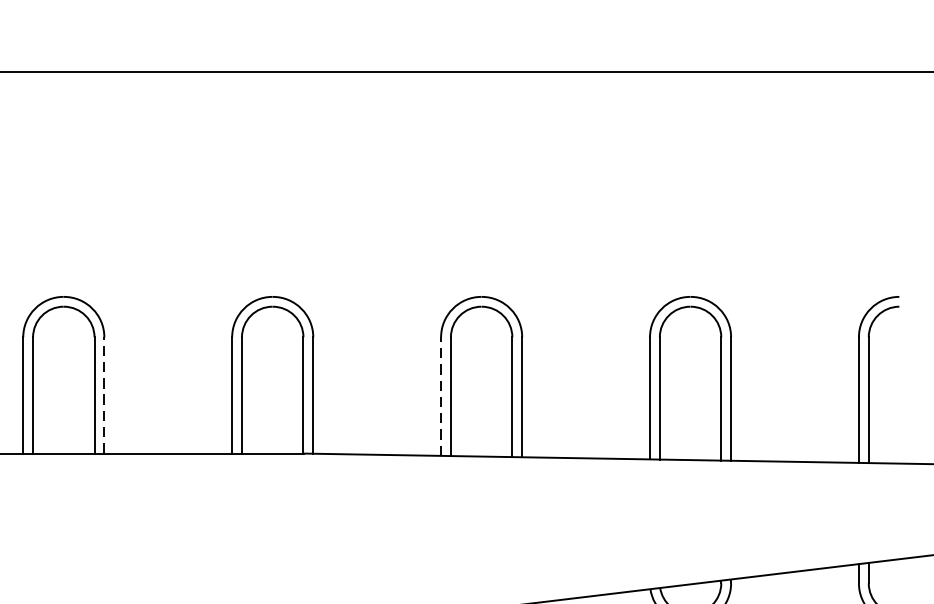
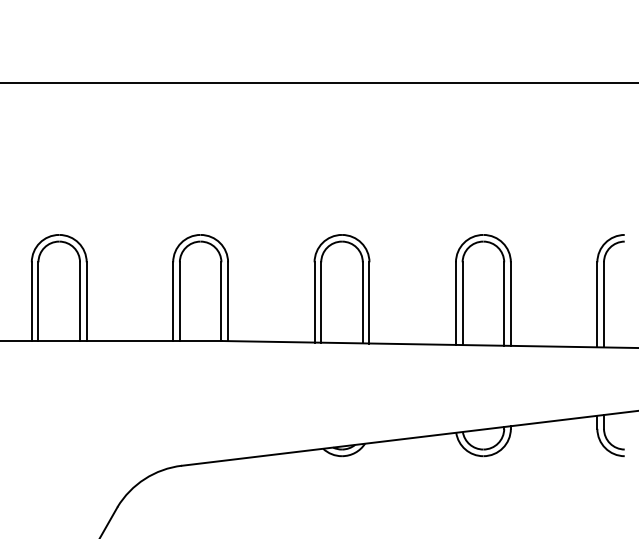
line: (104, 395) -> (86, 301), dashed -> solid
line: (440, 395) -> (314, 301), dashed -> solid

